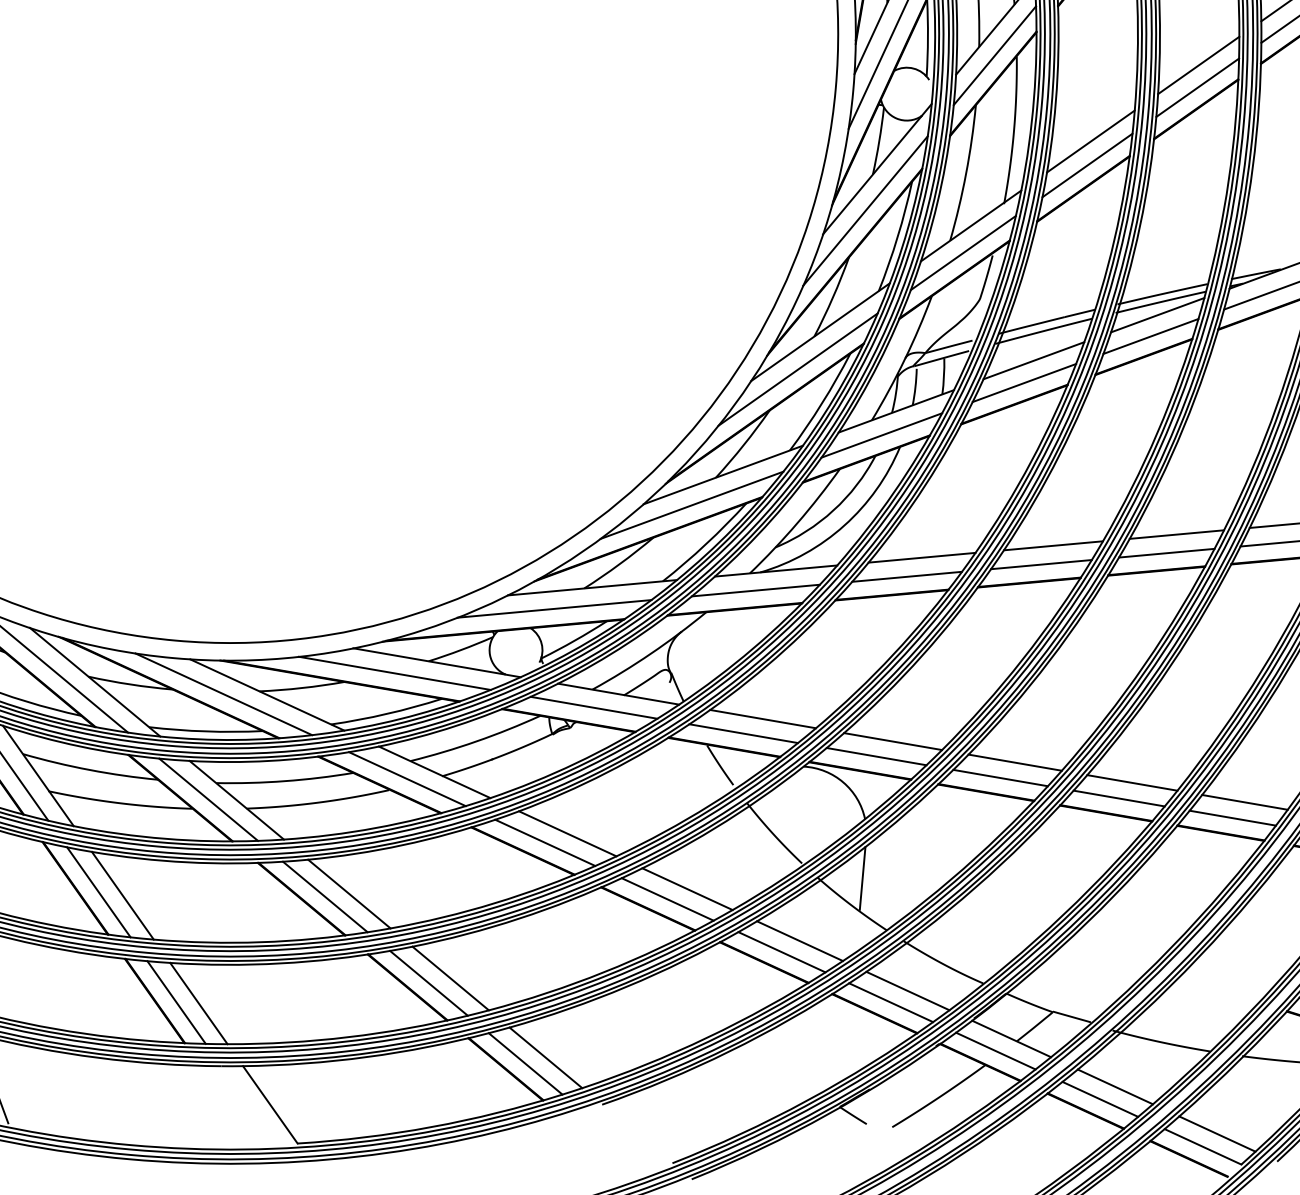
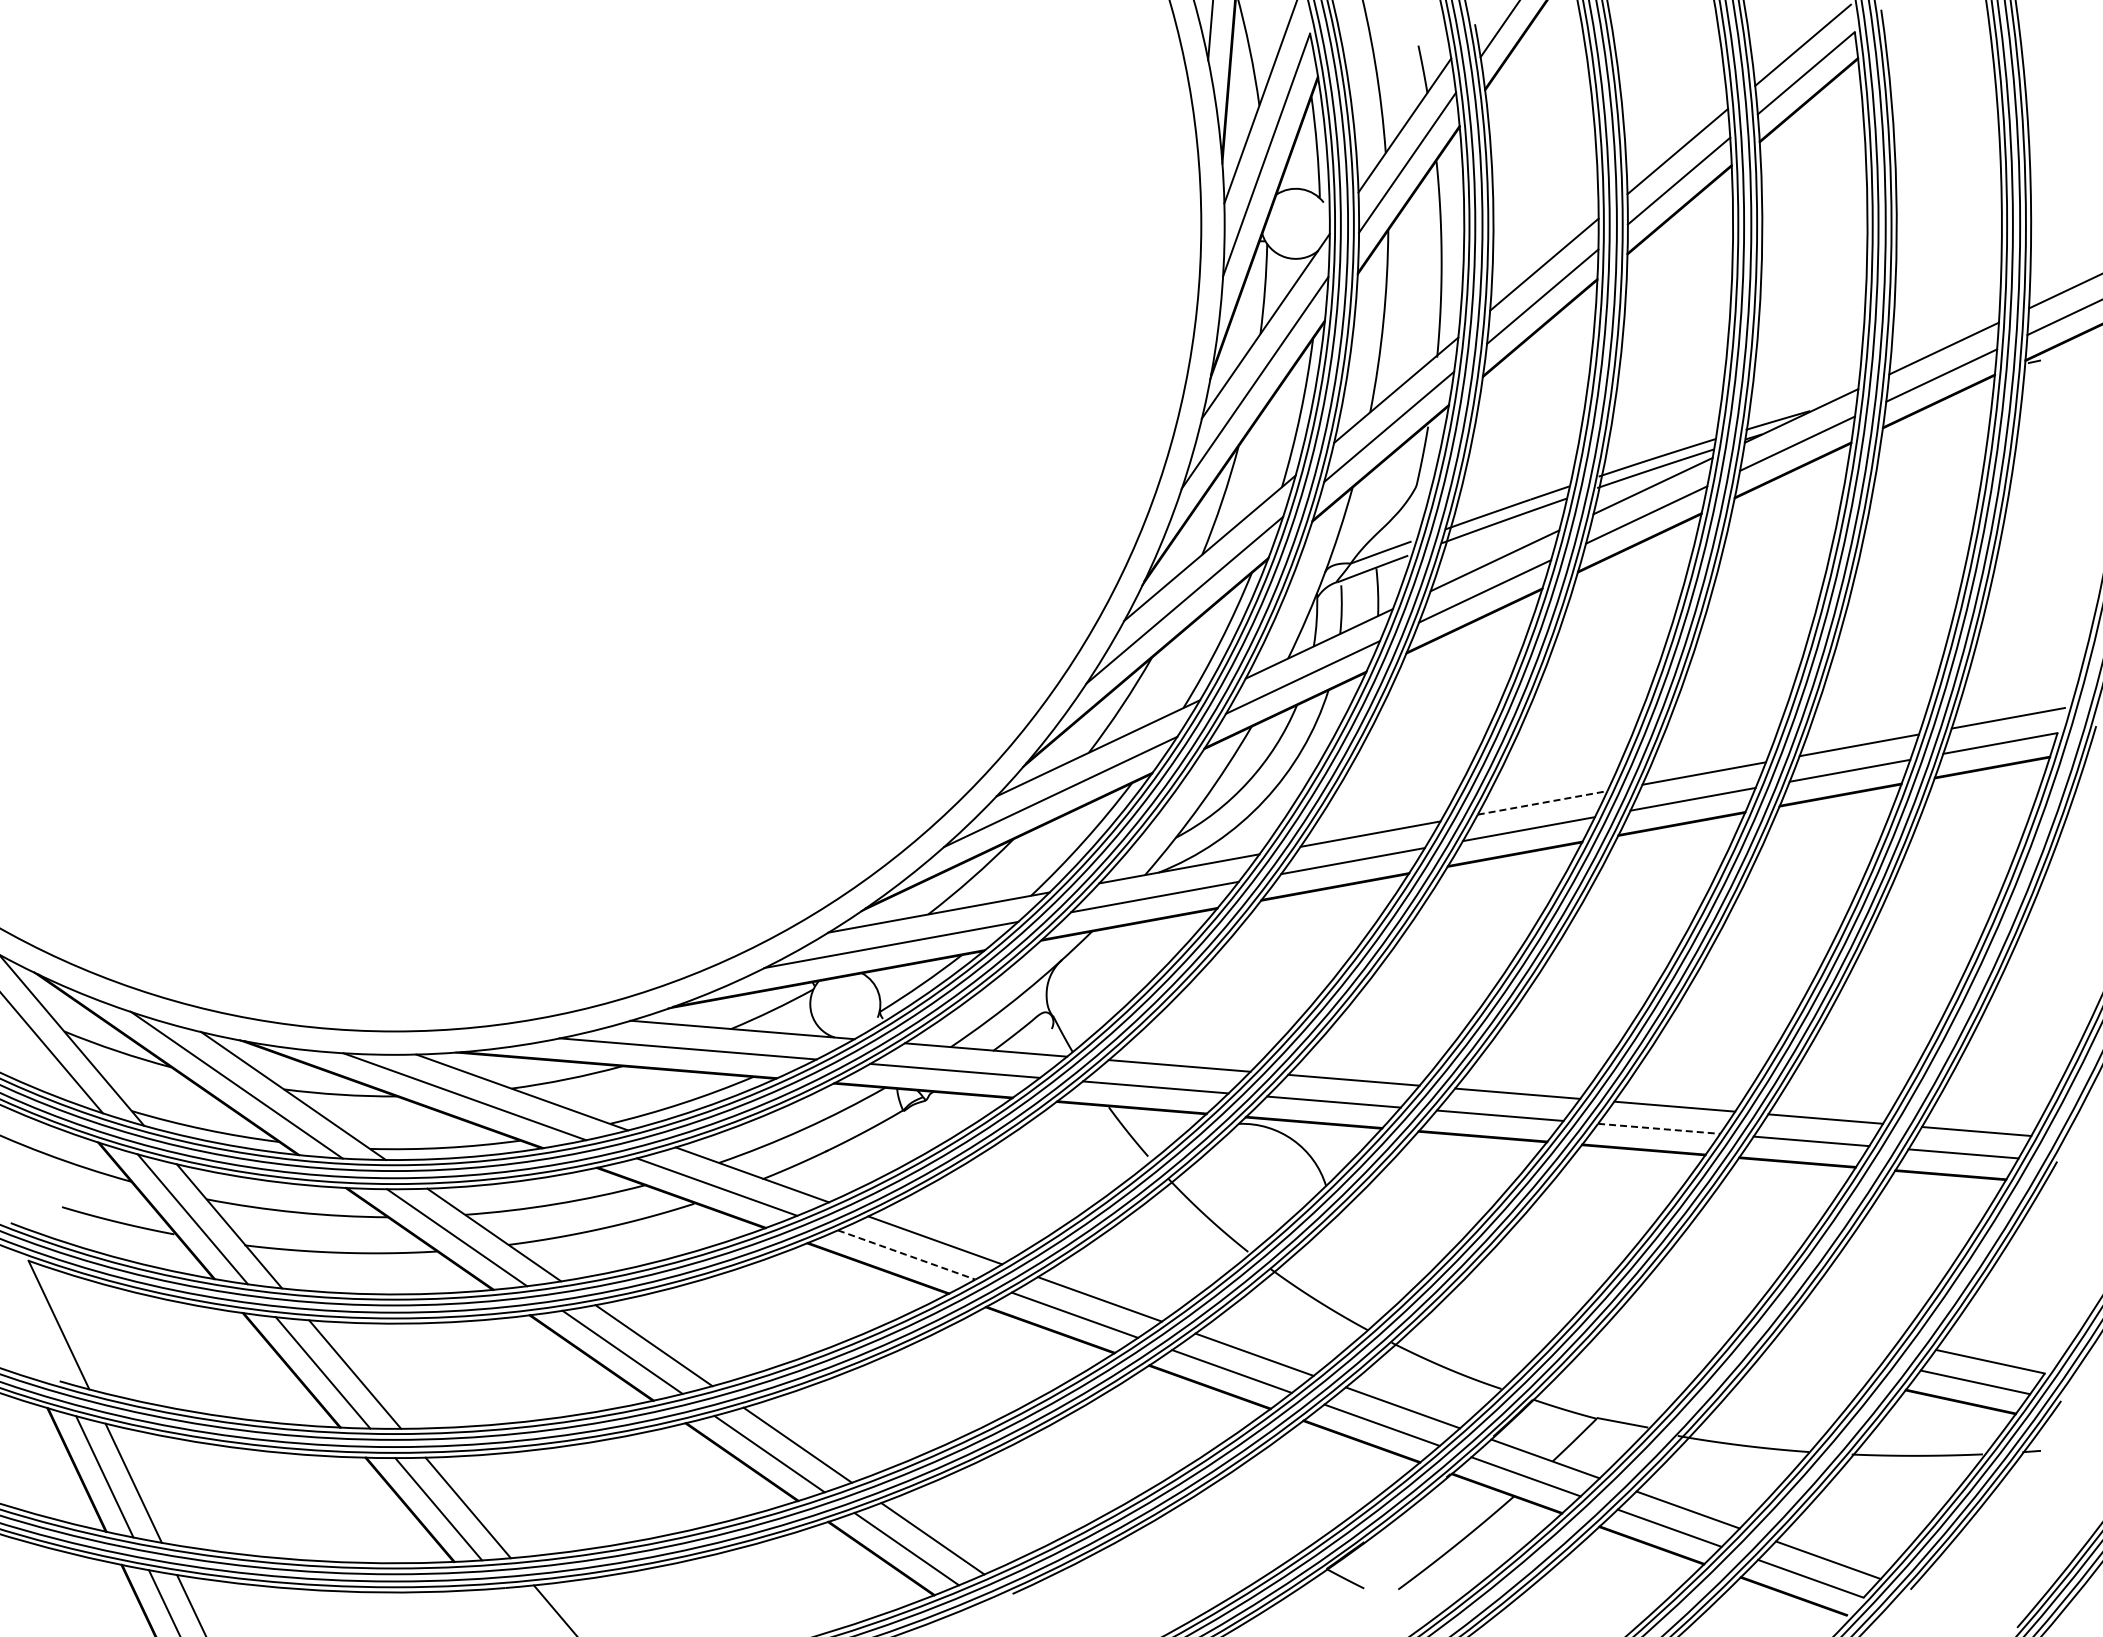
line: (1053, 545) -> (1542, 802), solid -> dashed
line: (1119, 798) -> (1659, 1128), solid -> dashed
line: (545, 843) -> (907, 1255), solid -> dashed
line: (862, 878) -> (1329, 1264), removed

